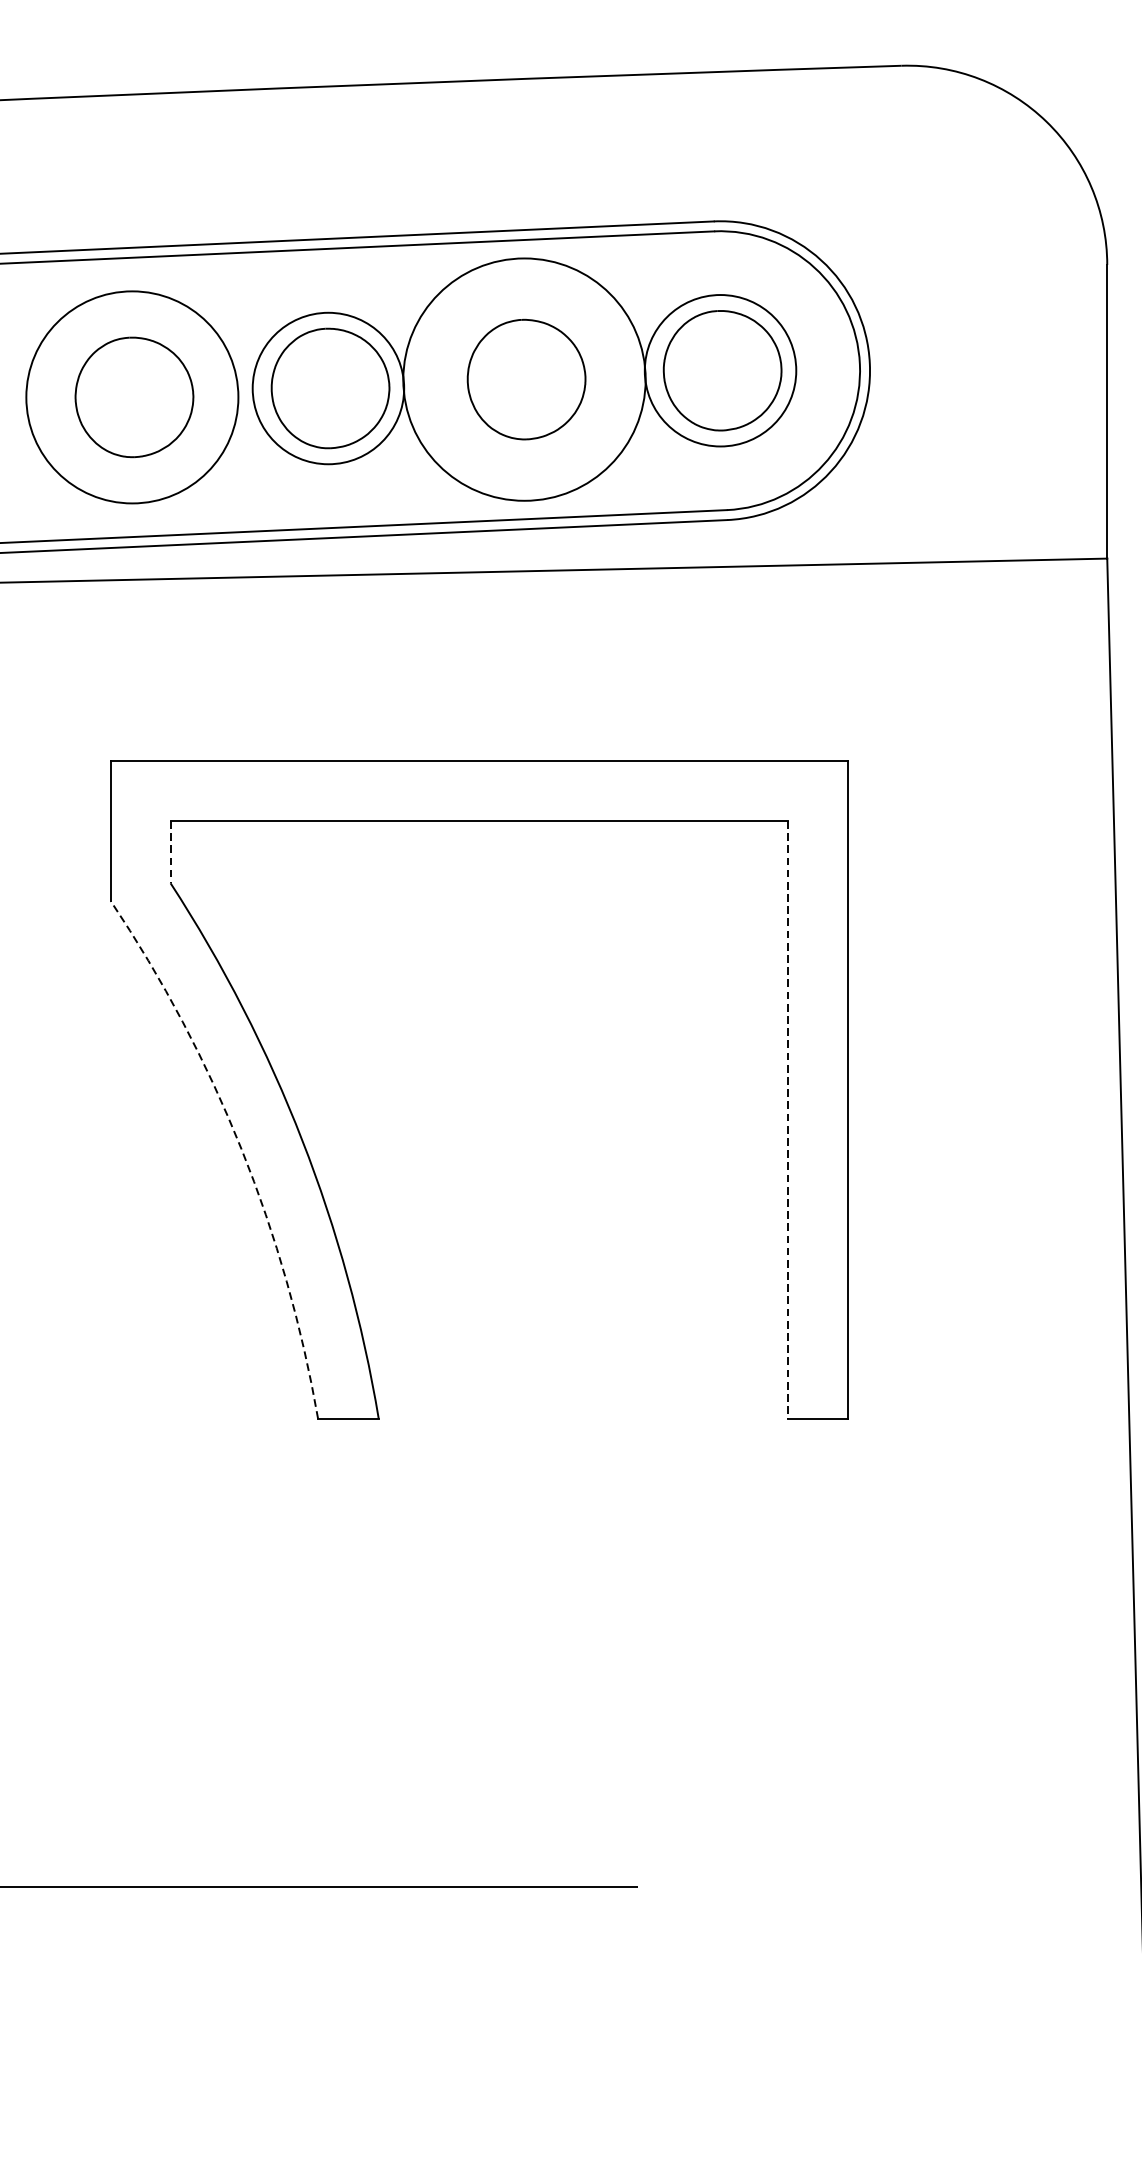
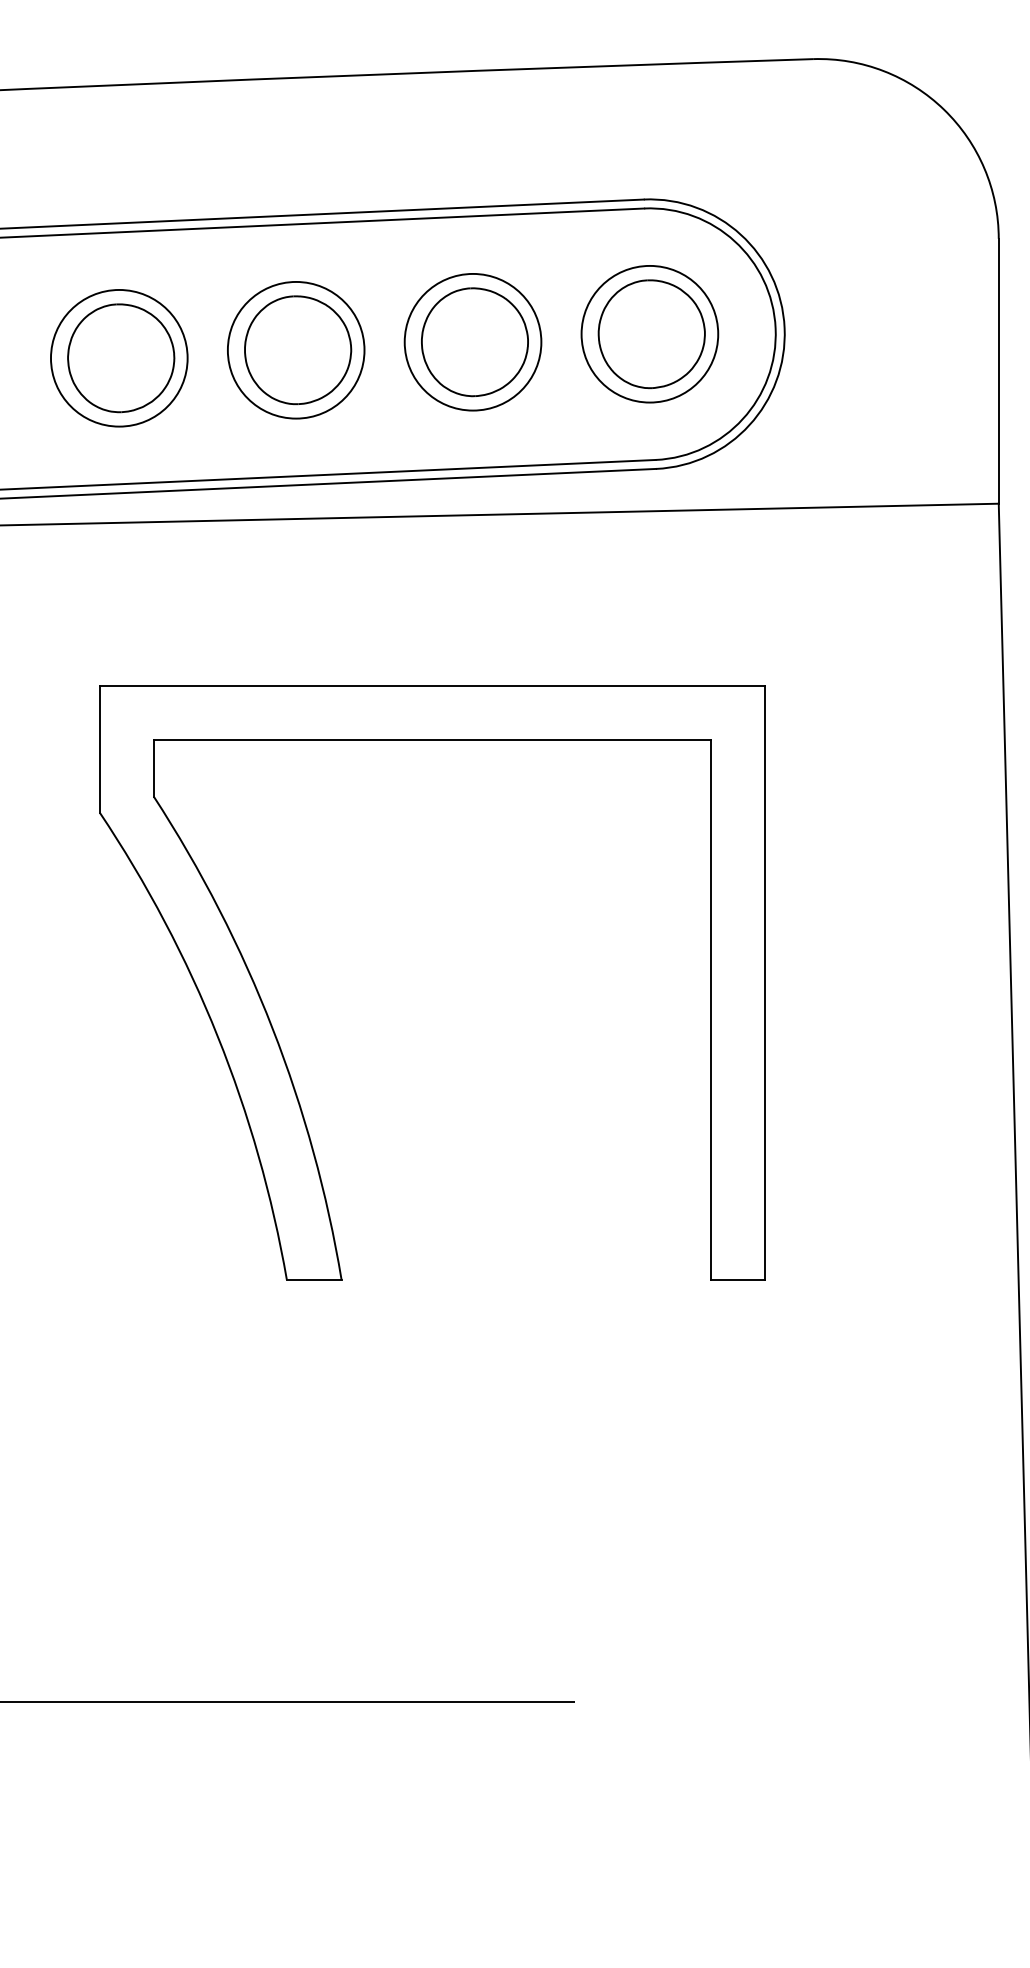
circle: (523, 378) -> (472, 341), size x0.62
circle: (131, 396) -> (118, 357), size x0.71
line: (170, 852) -> (153, 768), dashed -> solid
line: (788, 1120) -> (711, 1010), dashed -> solid
arc: (241, 1149) -> (217, 1036), dashed -> solid

